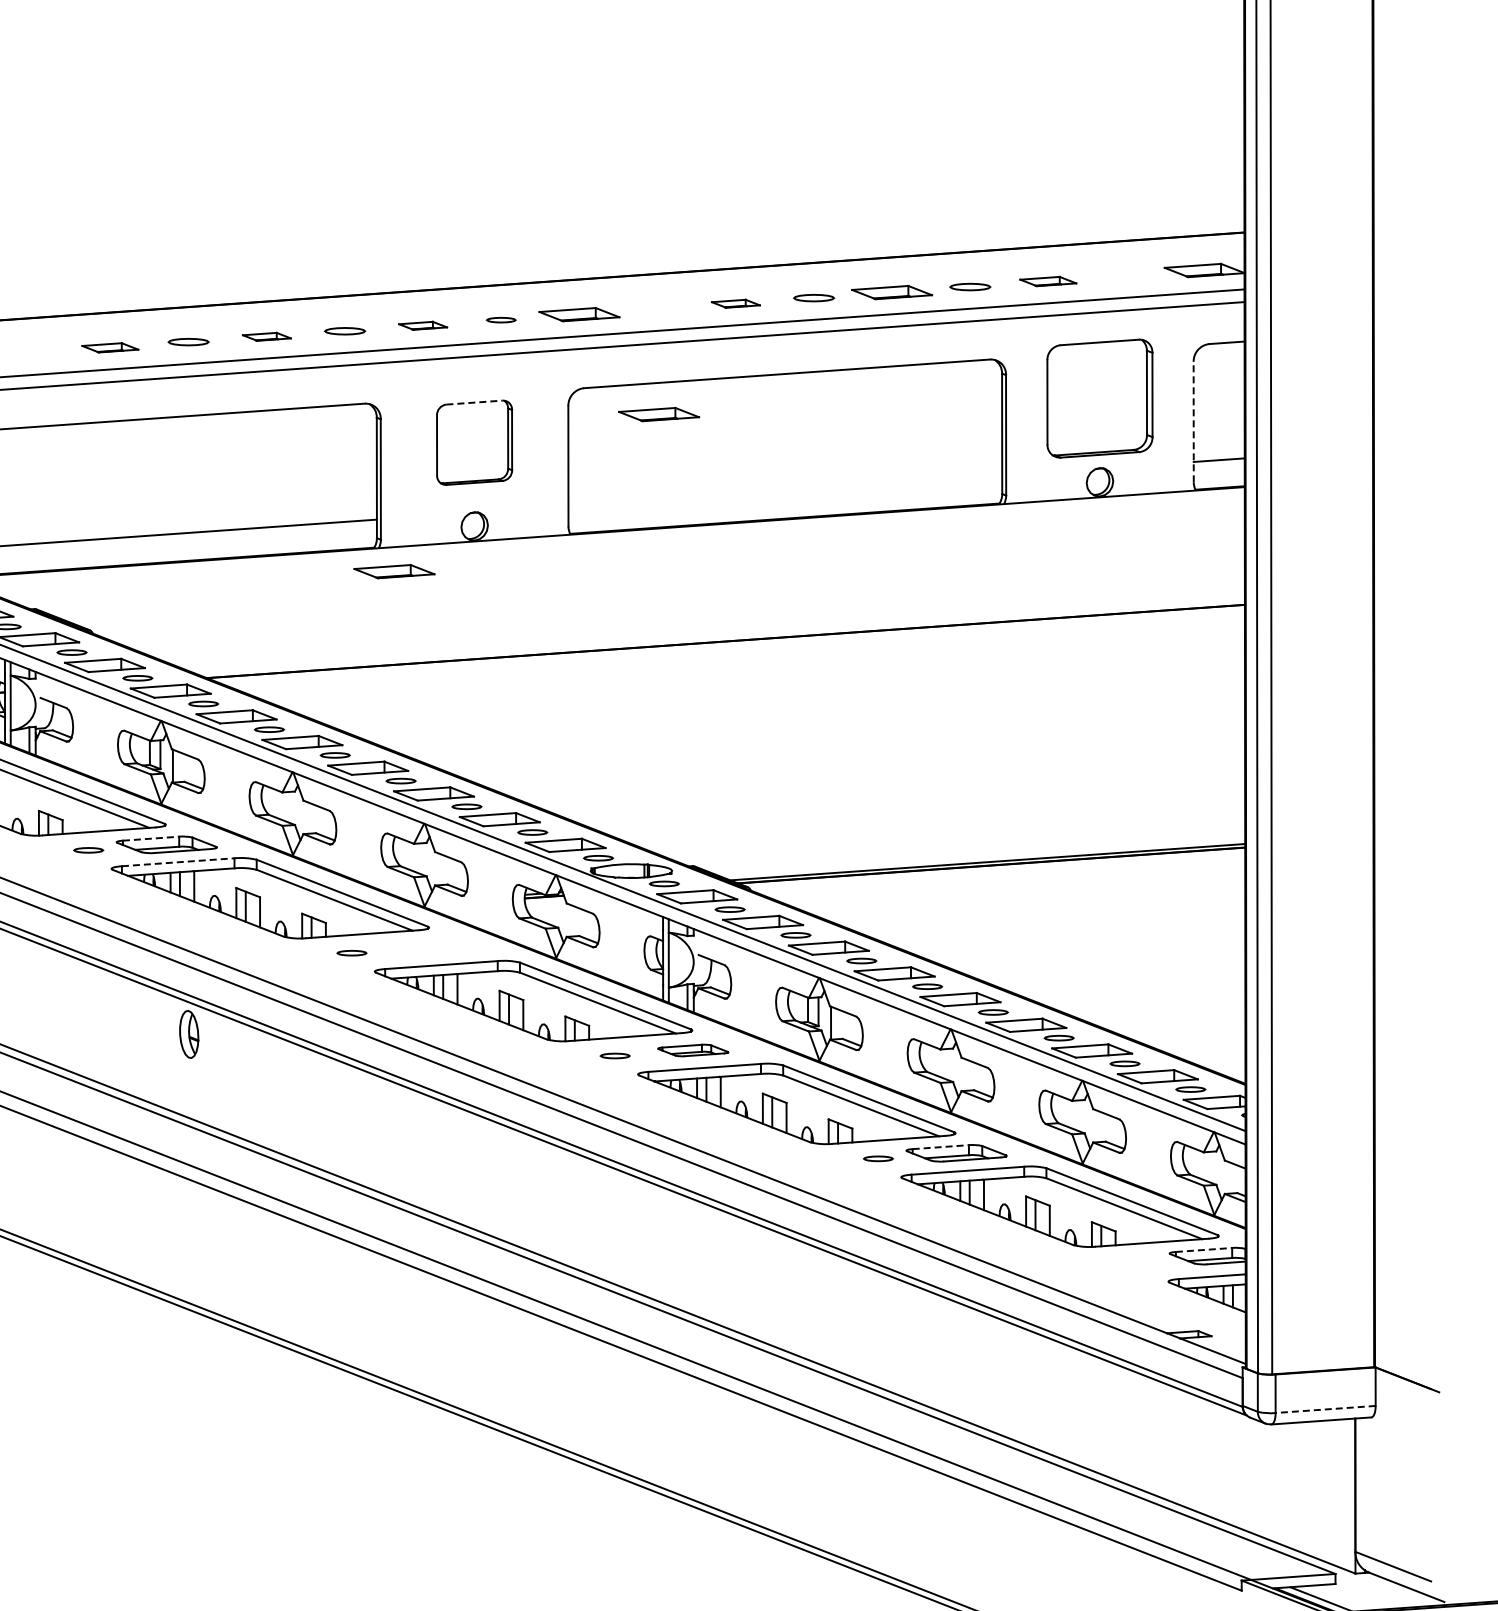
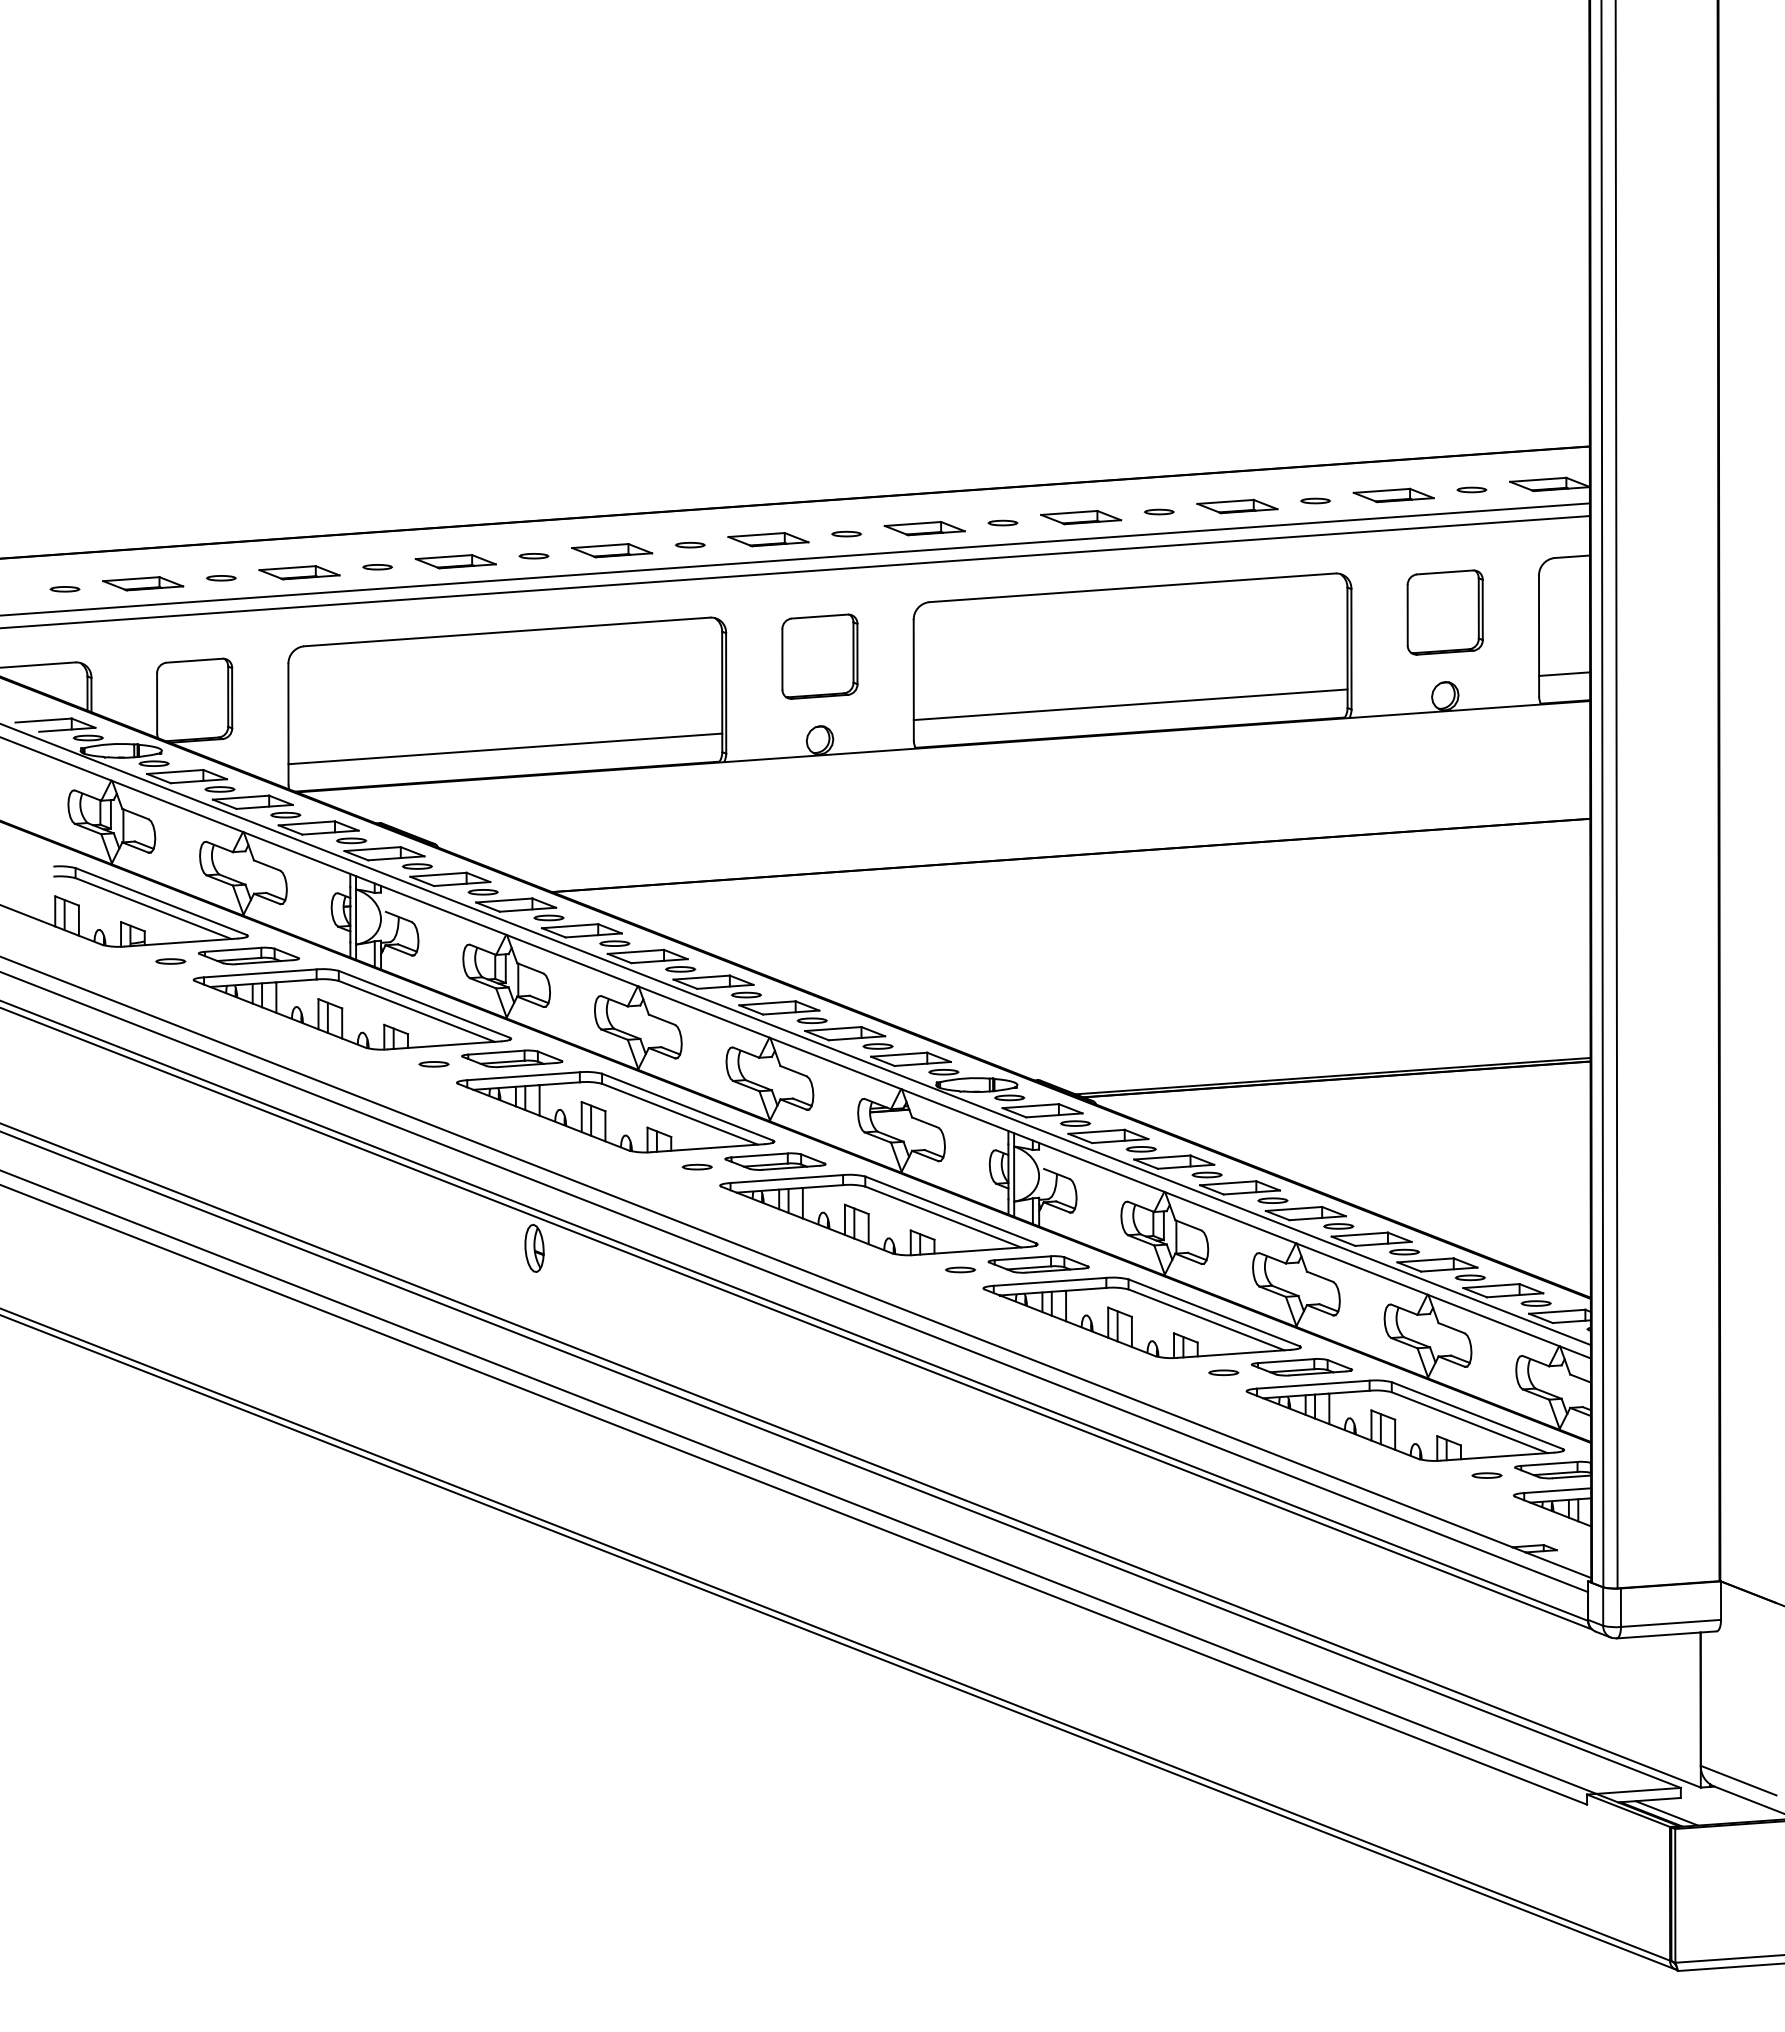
part: (1126, 275) -> (1471, 489), added
part: (1048, 281) -> (1393, 495), size x1.43
part: (970, 286) -> (1315, 500), size x0.71
part: (813, 297) -> (1158, 511), size x0.71
part: (736, 303) -> (1081, 517), size x1.67
part: (657, 308) -> (1002, 522), added
part: (423, 325) -> (768, 539), size x1.67
part: (344, 330) -> (689, 544), size x0.71
part: (267, 336) -> (612, 550), size x1.67
part: (188, 342) -> (533, 556), size x0.71
part: (110, 347) -> (455, 561), size x1.43
part: (32, 353) -> (377, 567), added
part: (1099, 398) -> (1444, 612), size x0.71
line: (475, 402) -> (820, 616), dashed -> solid
part: (659, 414) -> (1004, 628), removed
line: (1194, 421) -> (1539, 635), dashed -> solid
line: (785, 490) -> (1130, 704), added
part: (394, 571) -> (739, 785), removed
line: (151, 838) -> (496, 1052), dashed -> solid
line: (179, 862) -> (524, 1076), dashed -> solid
part: (430, 947) -> (775, 1161), added
part: (693, 1050) -> (1038, 1264), size x1.43
line: (941, 1147) -> (1286, 1361), dashed -> solid
line: (1204, 1249) -> (1549, 1463), dashed -> solid
part: (1141, 1261) -> (1486, 1475), added
line: (1325, 1409) -> (1670, 1623), dashed -> solid

